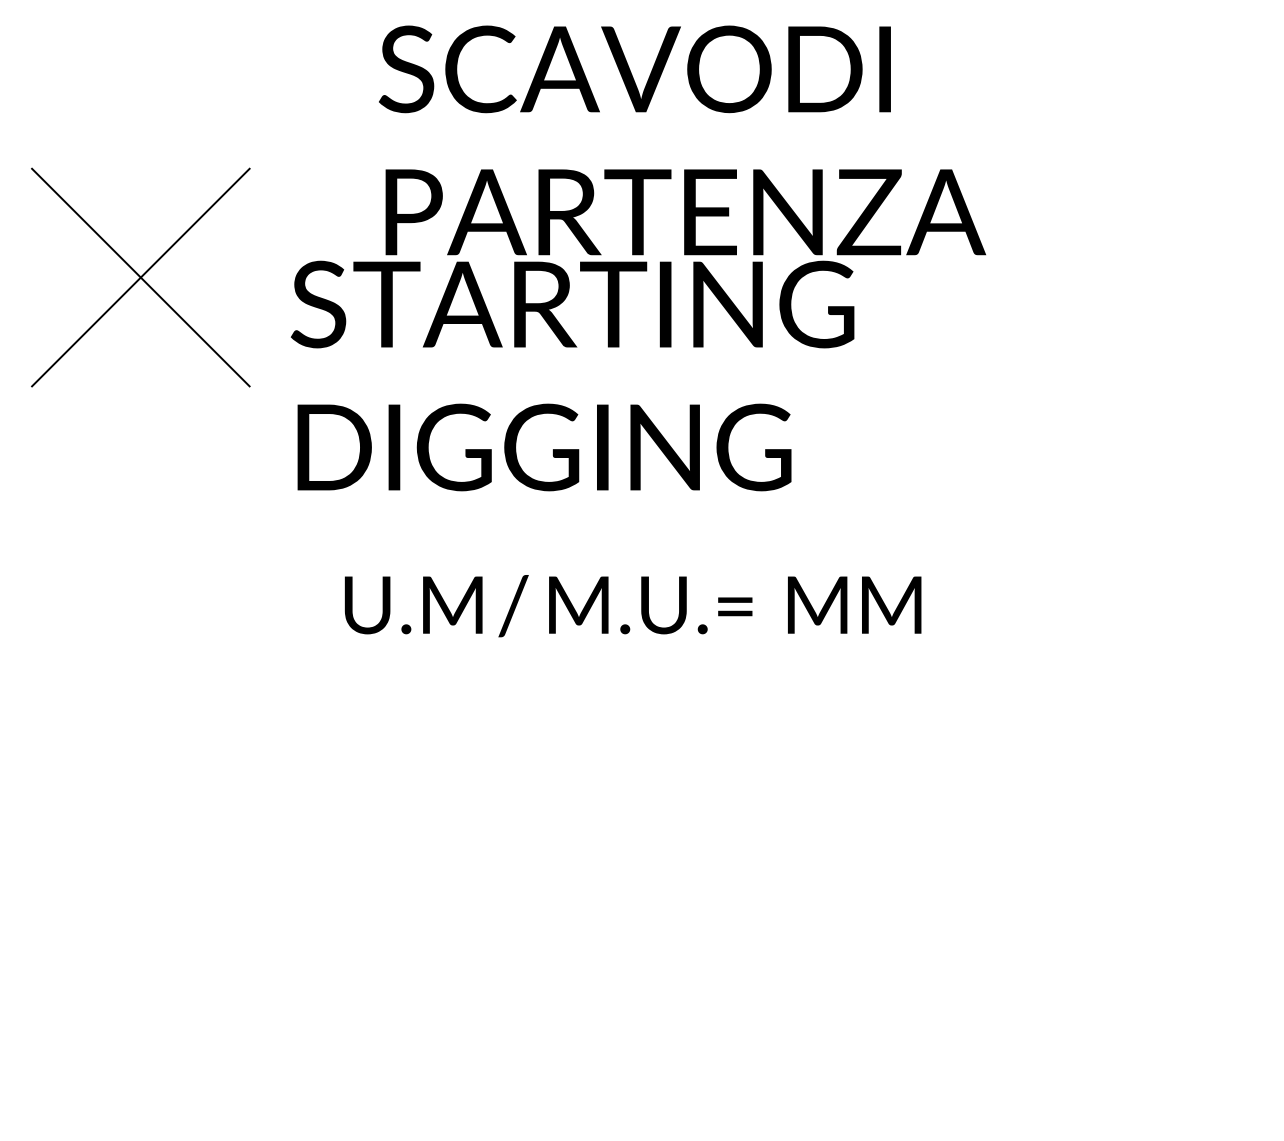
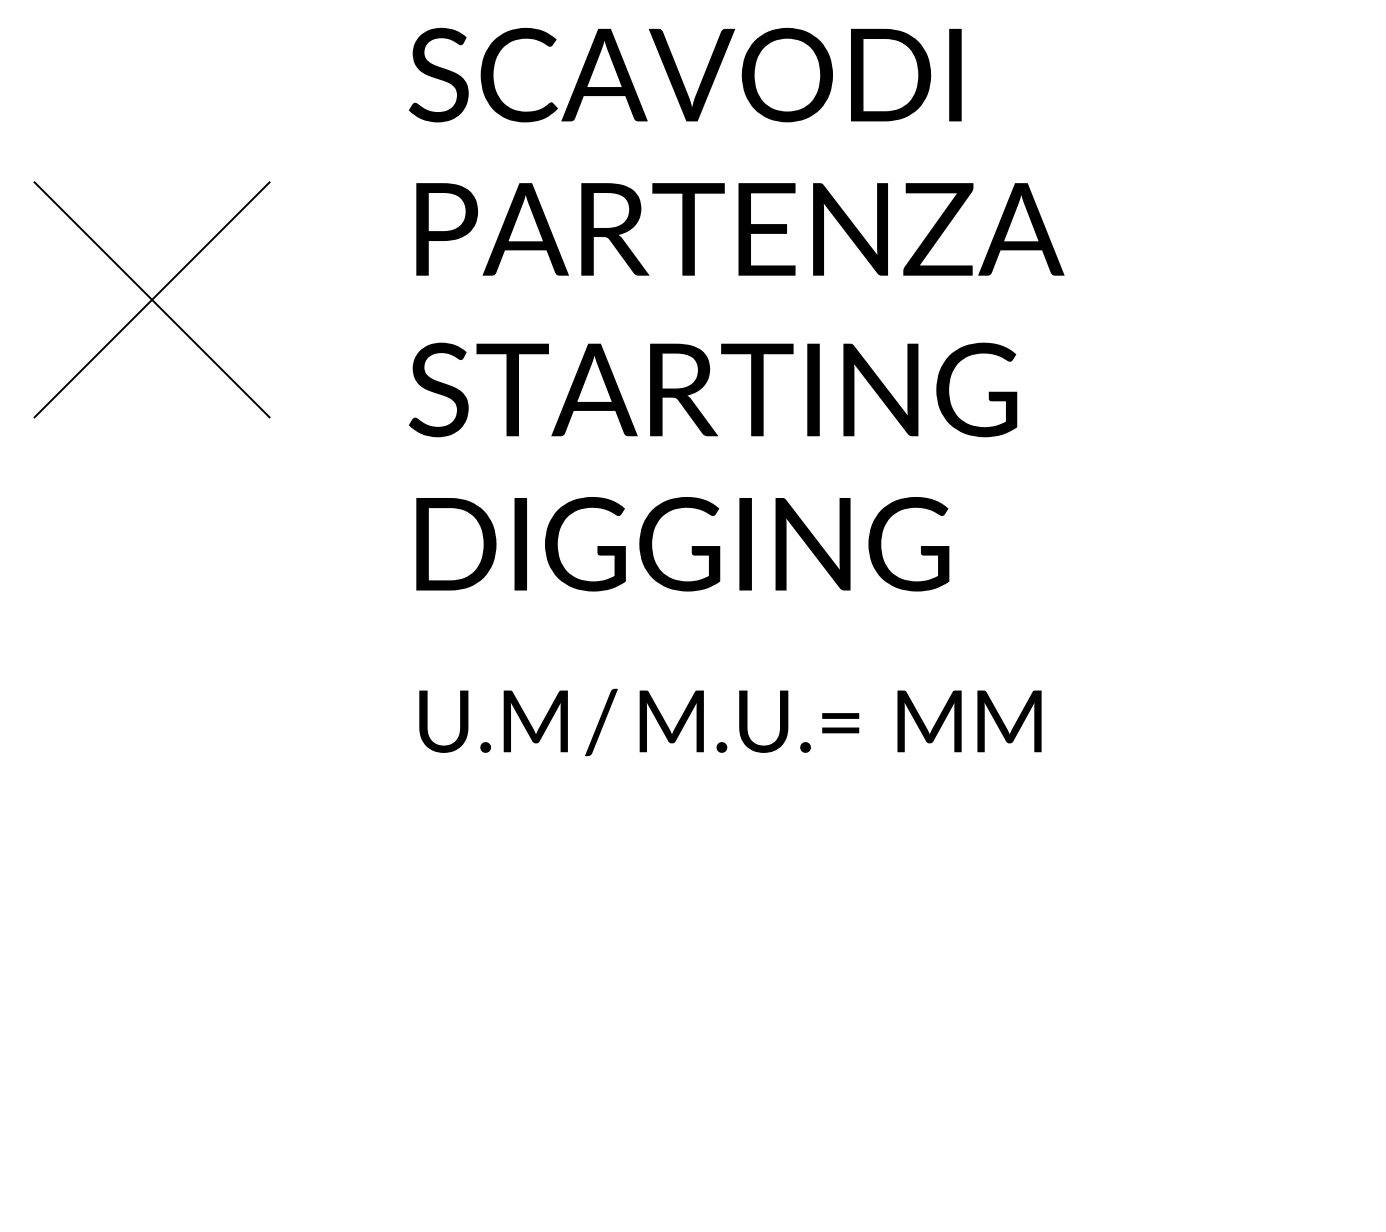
text: (572, 375) -> (713, 466), moved
text: (633, 605) -> (730, 721), moved

